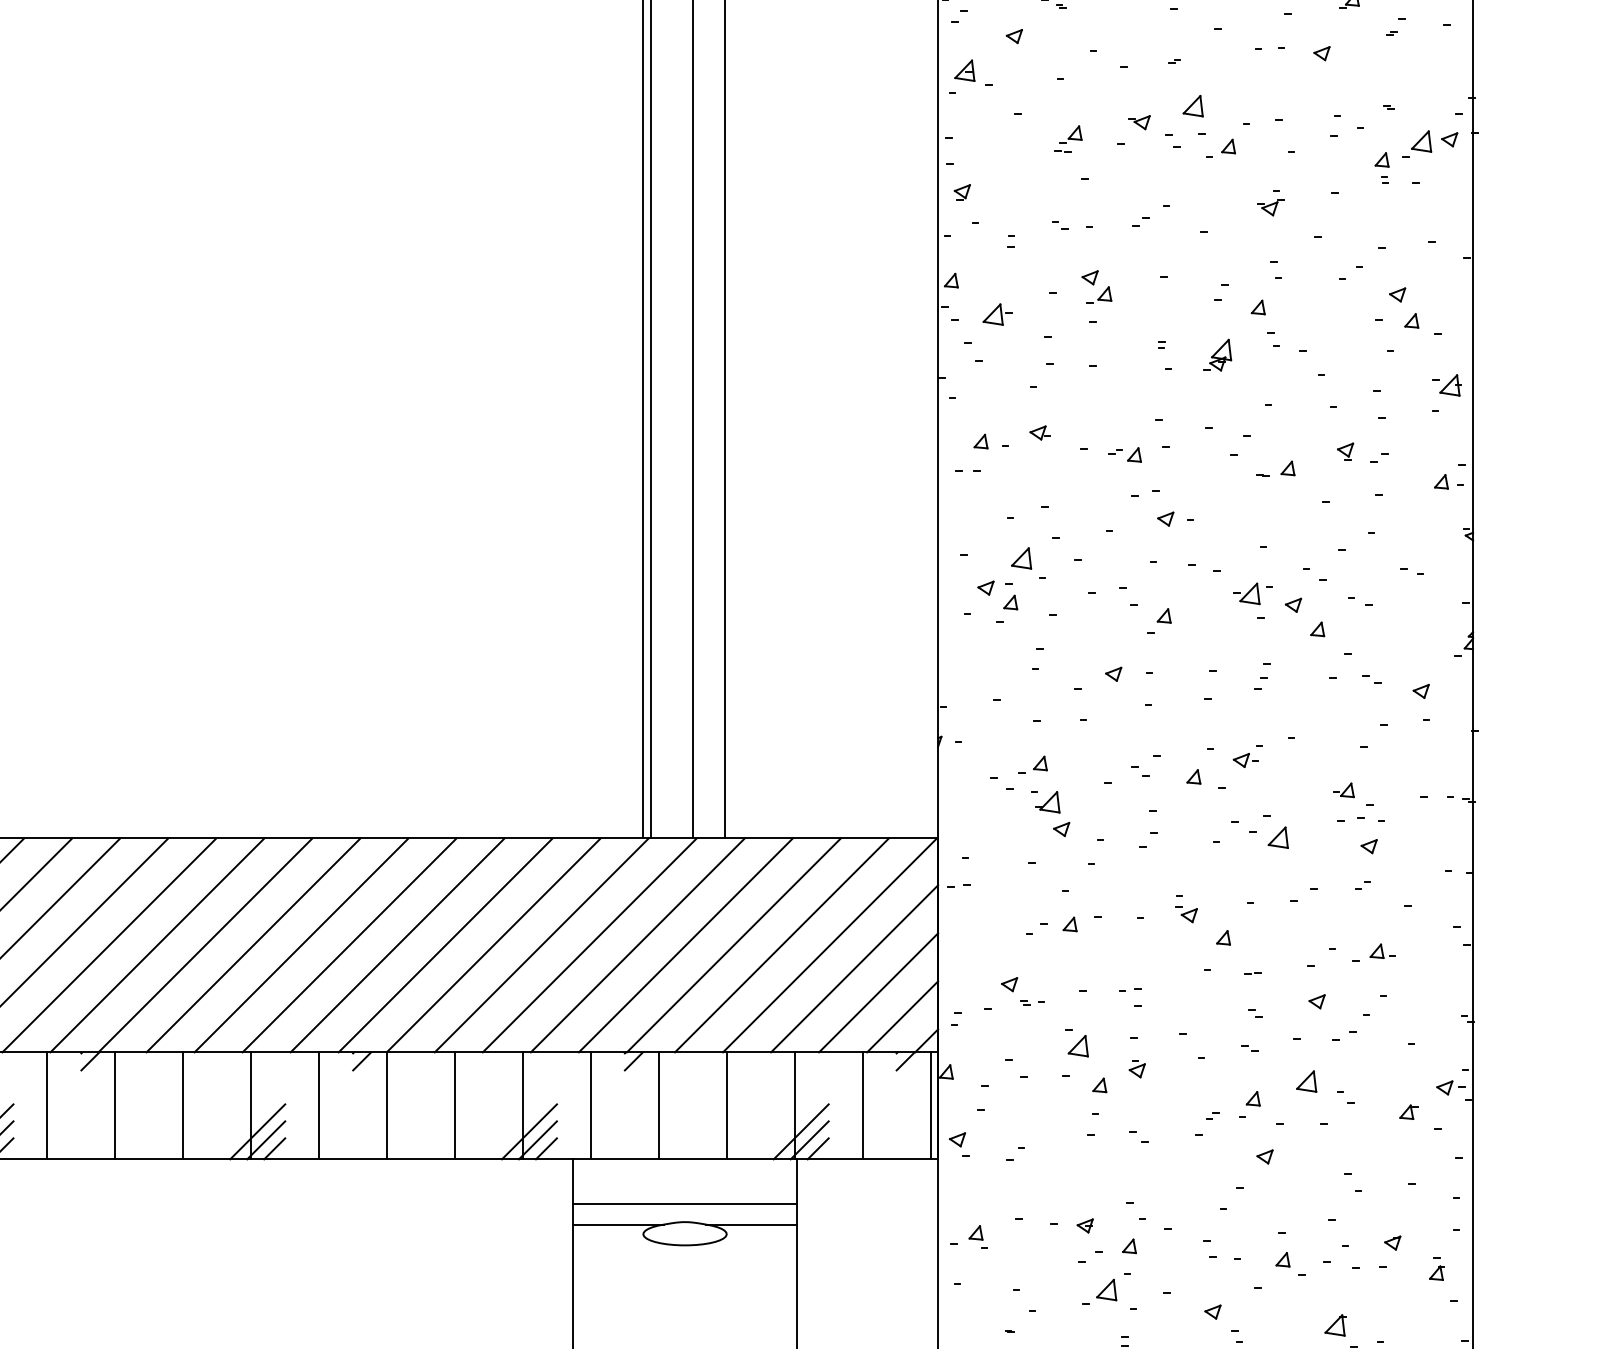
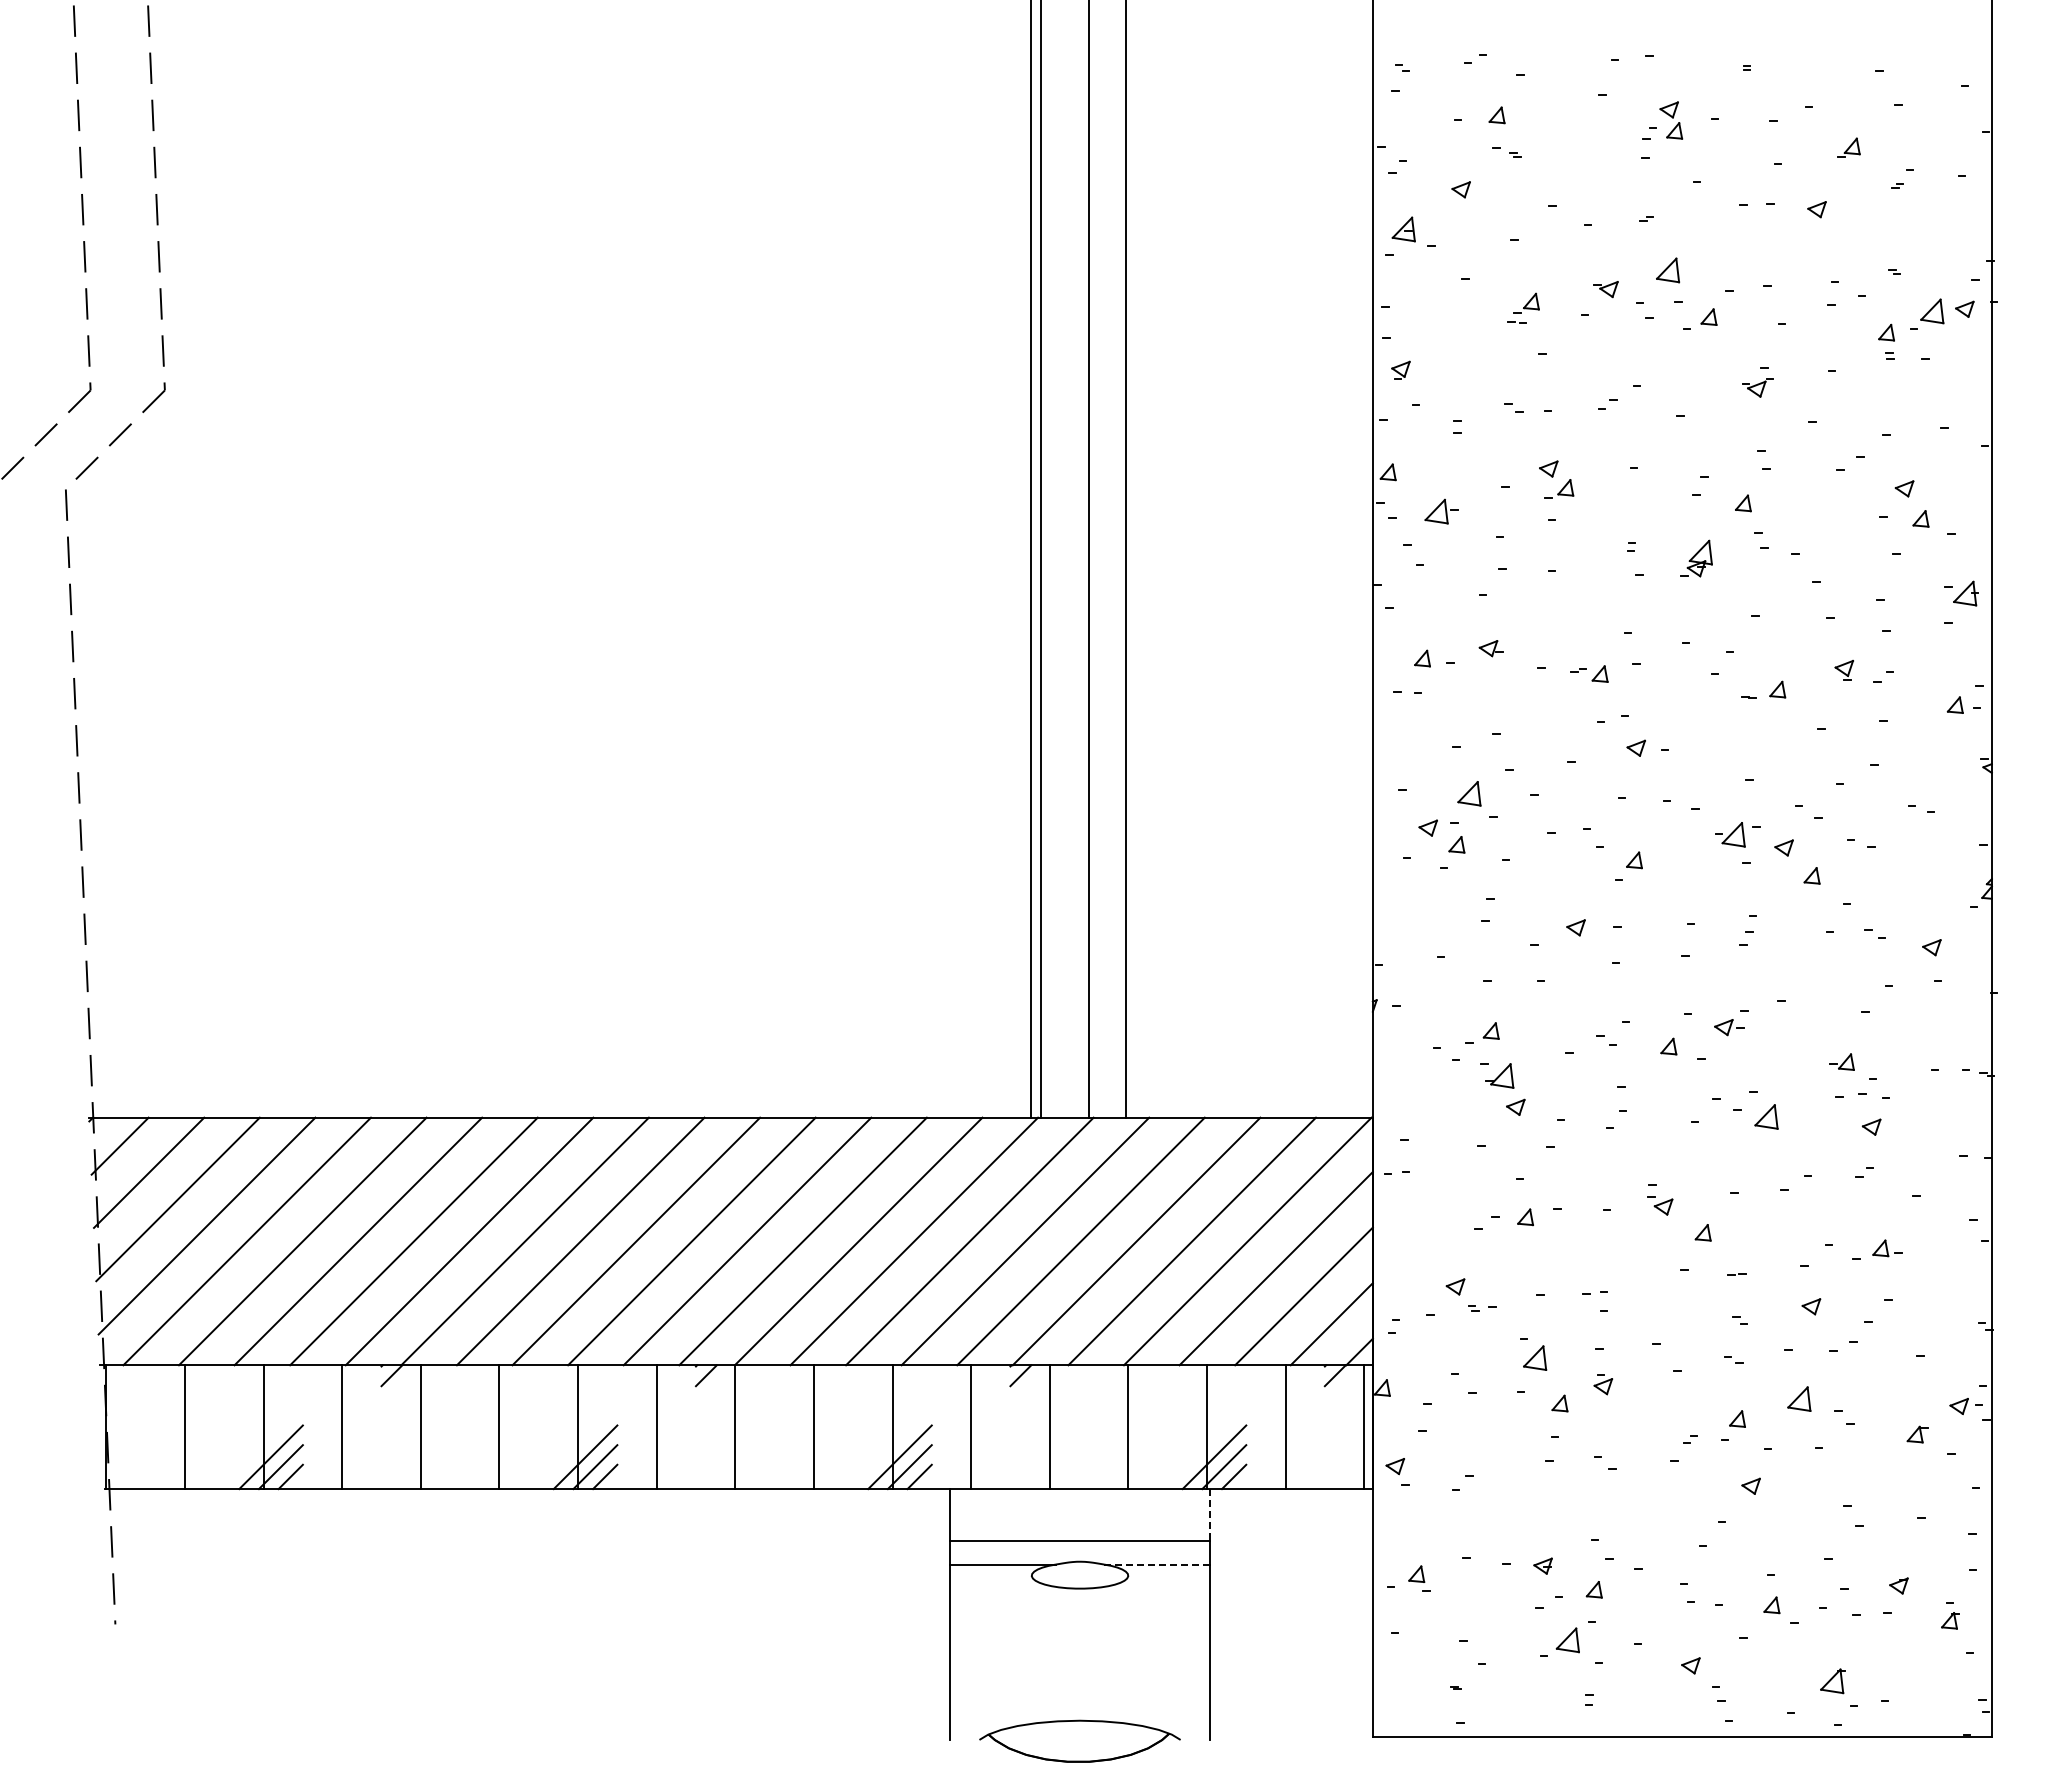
line: (797, 1181) -> (1210, 1514), solid -> dashed
line: (752, 1224) -> (1157, 1564), solid -> dashed

